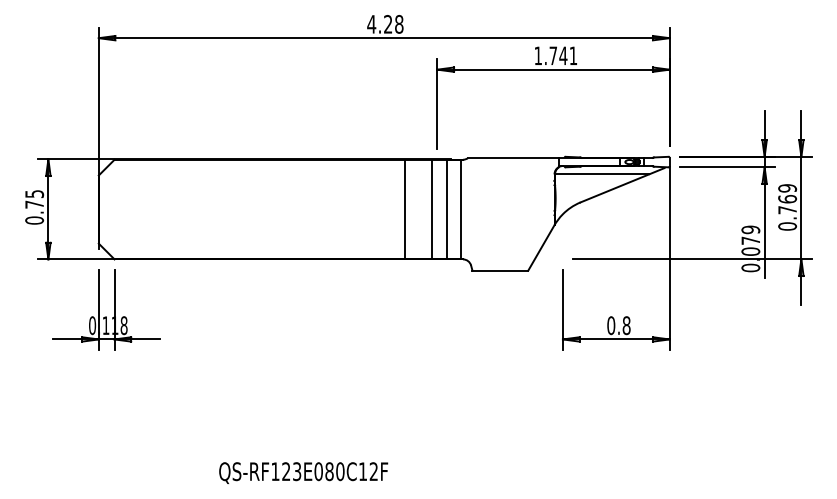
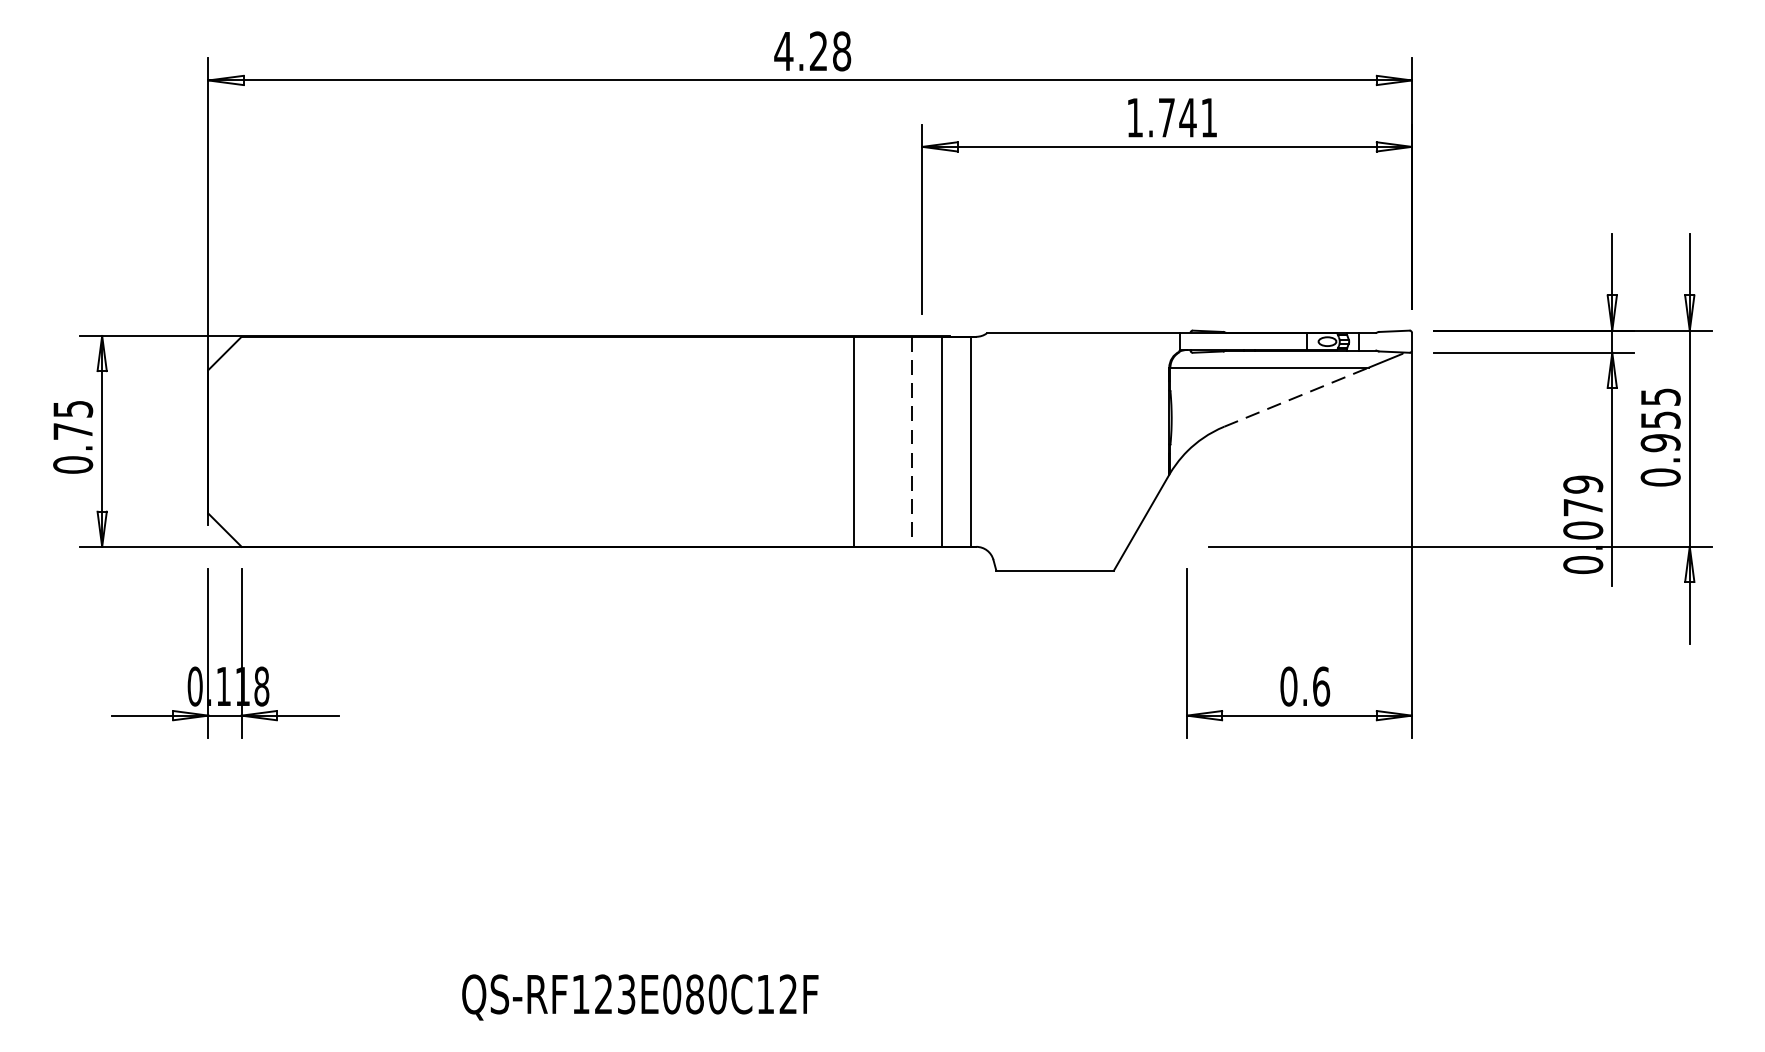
line: (614, 188) -> (1295, 397), solid -> dashed
text: (787, 199) -> (1660, 420), 0.769 -> 0.955
line: (432, 209) -> (912, 441), solid -> dashed
text: (626, 325) -> (1321, 686), 0.8 -> 0.6

